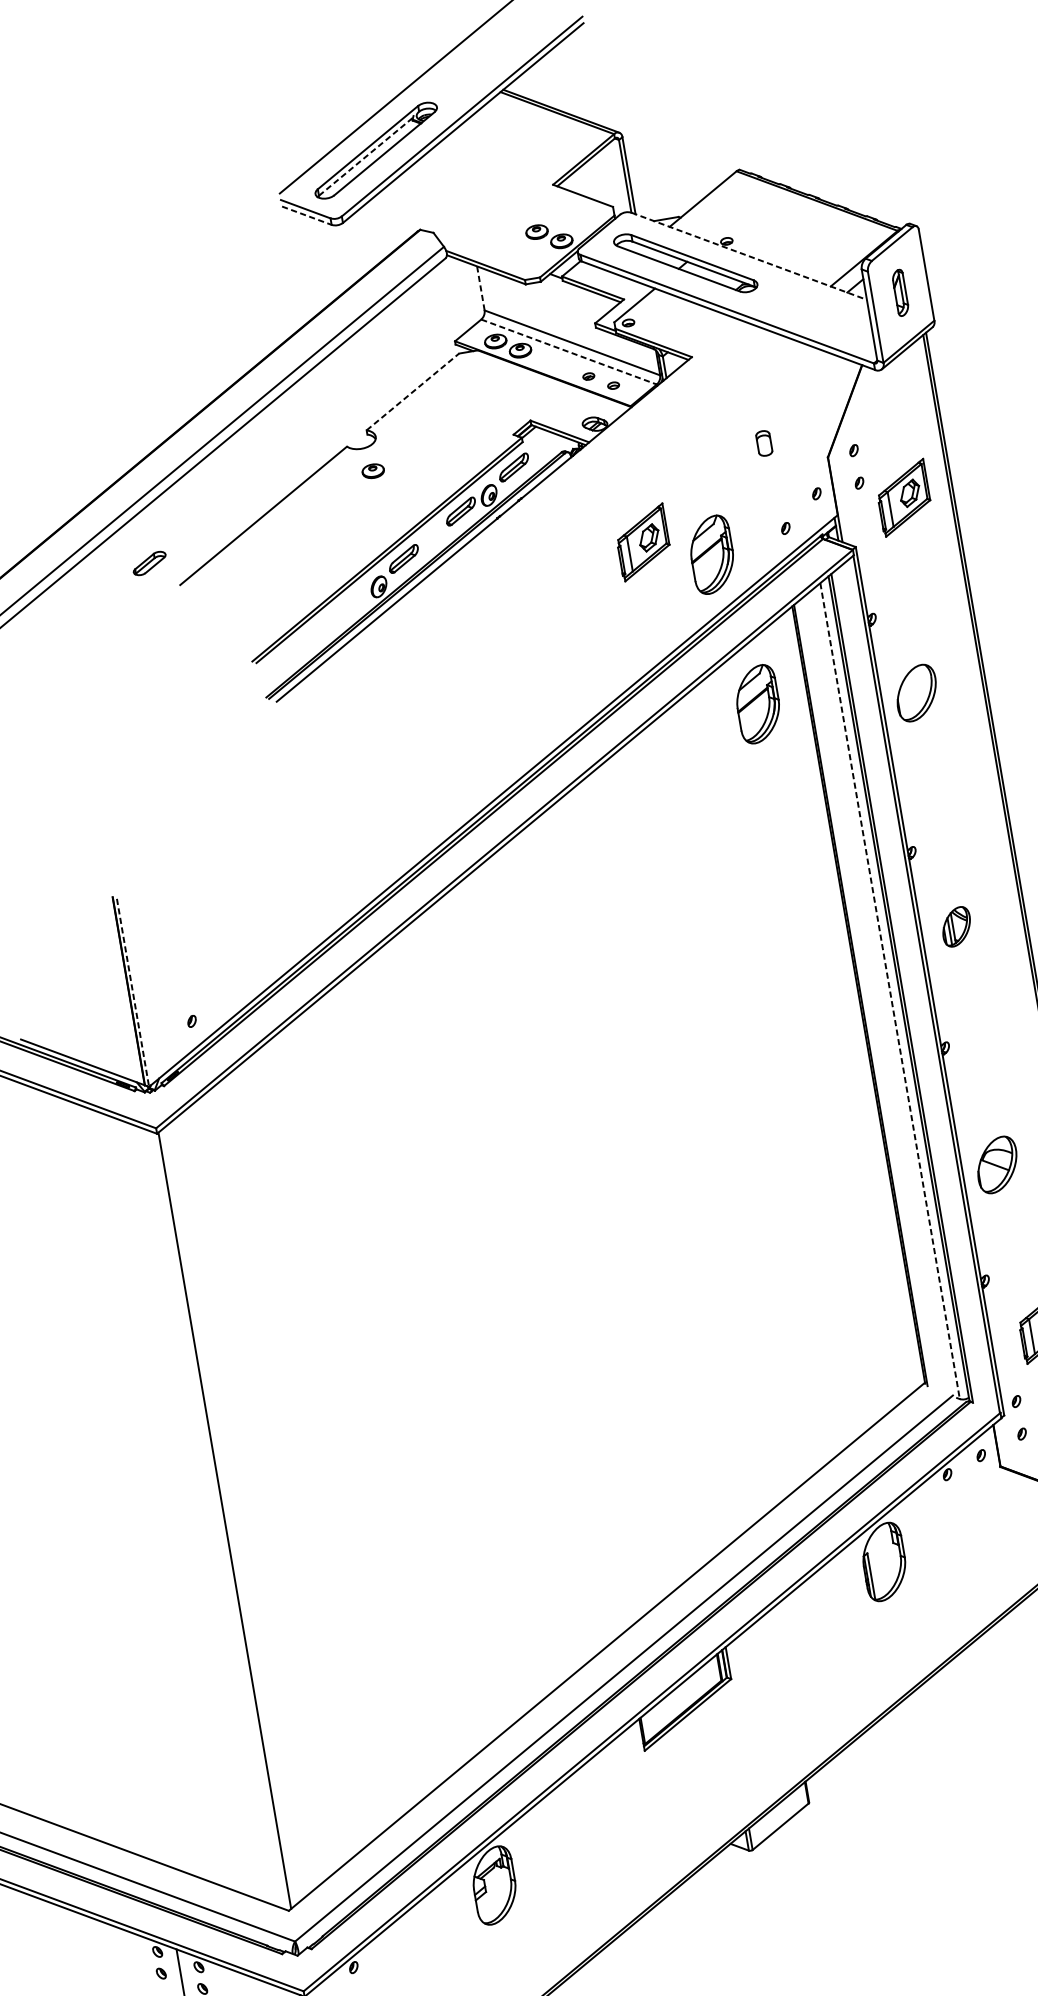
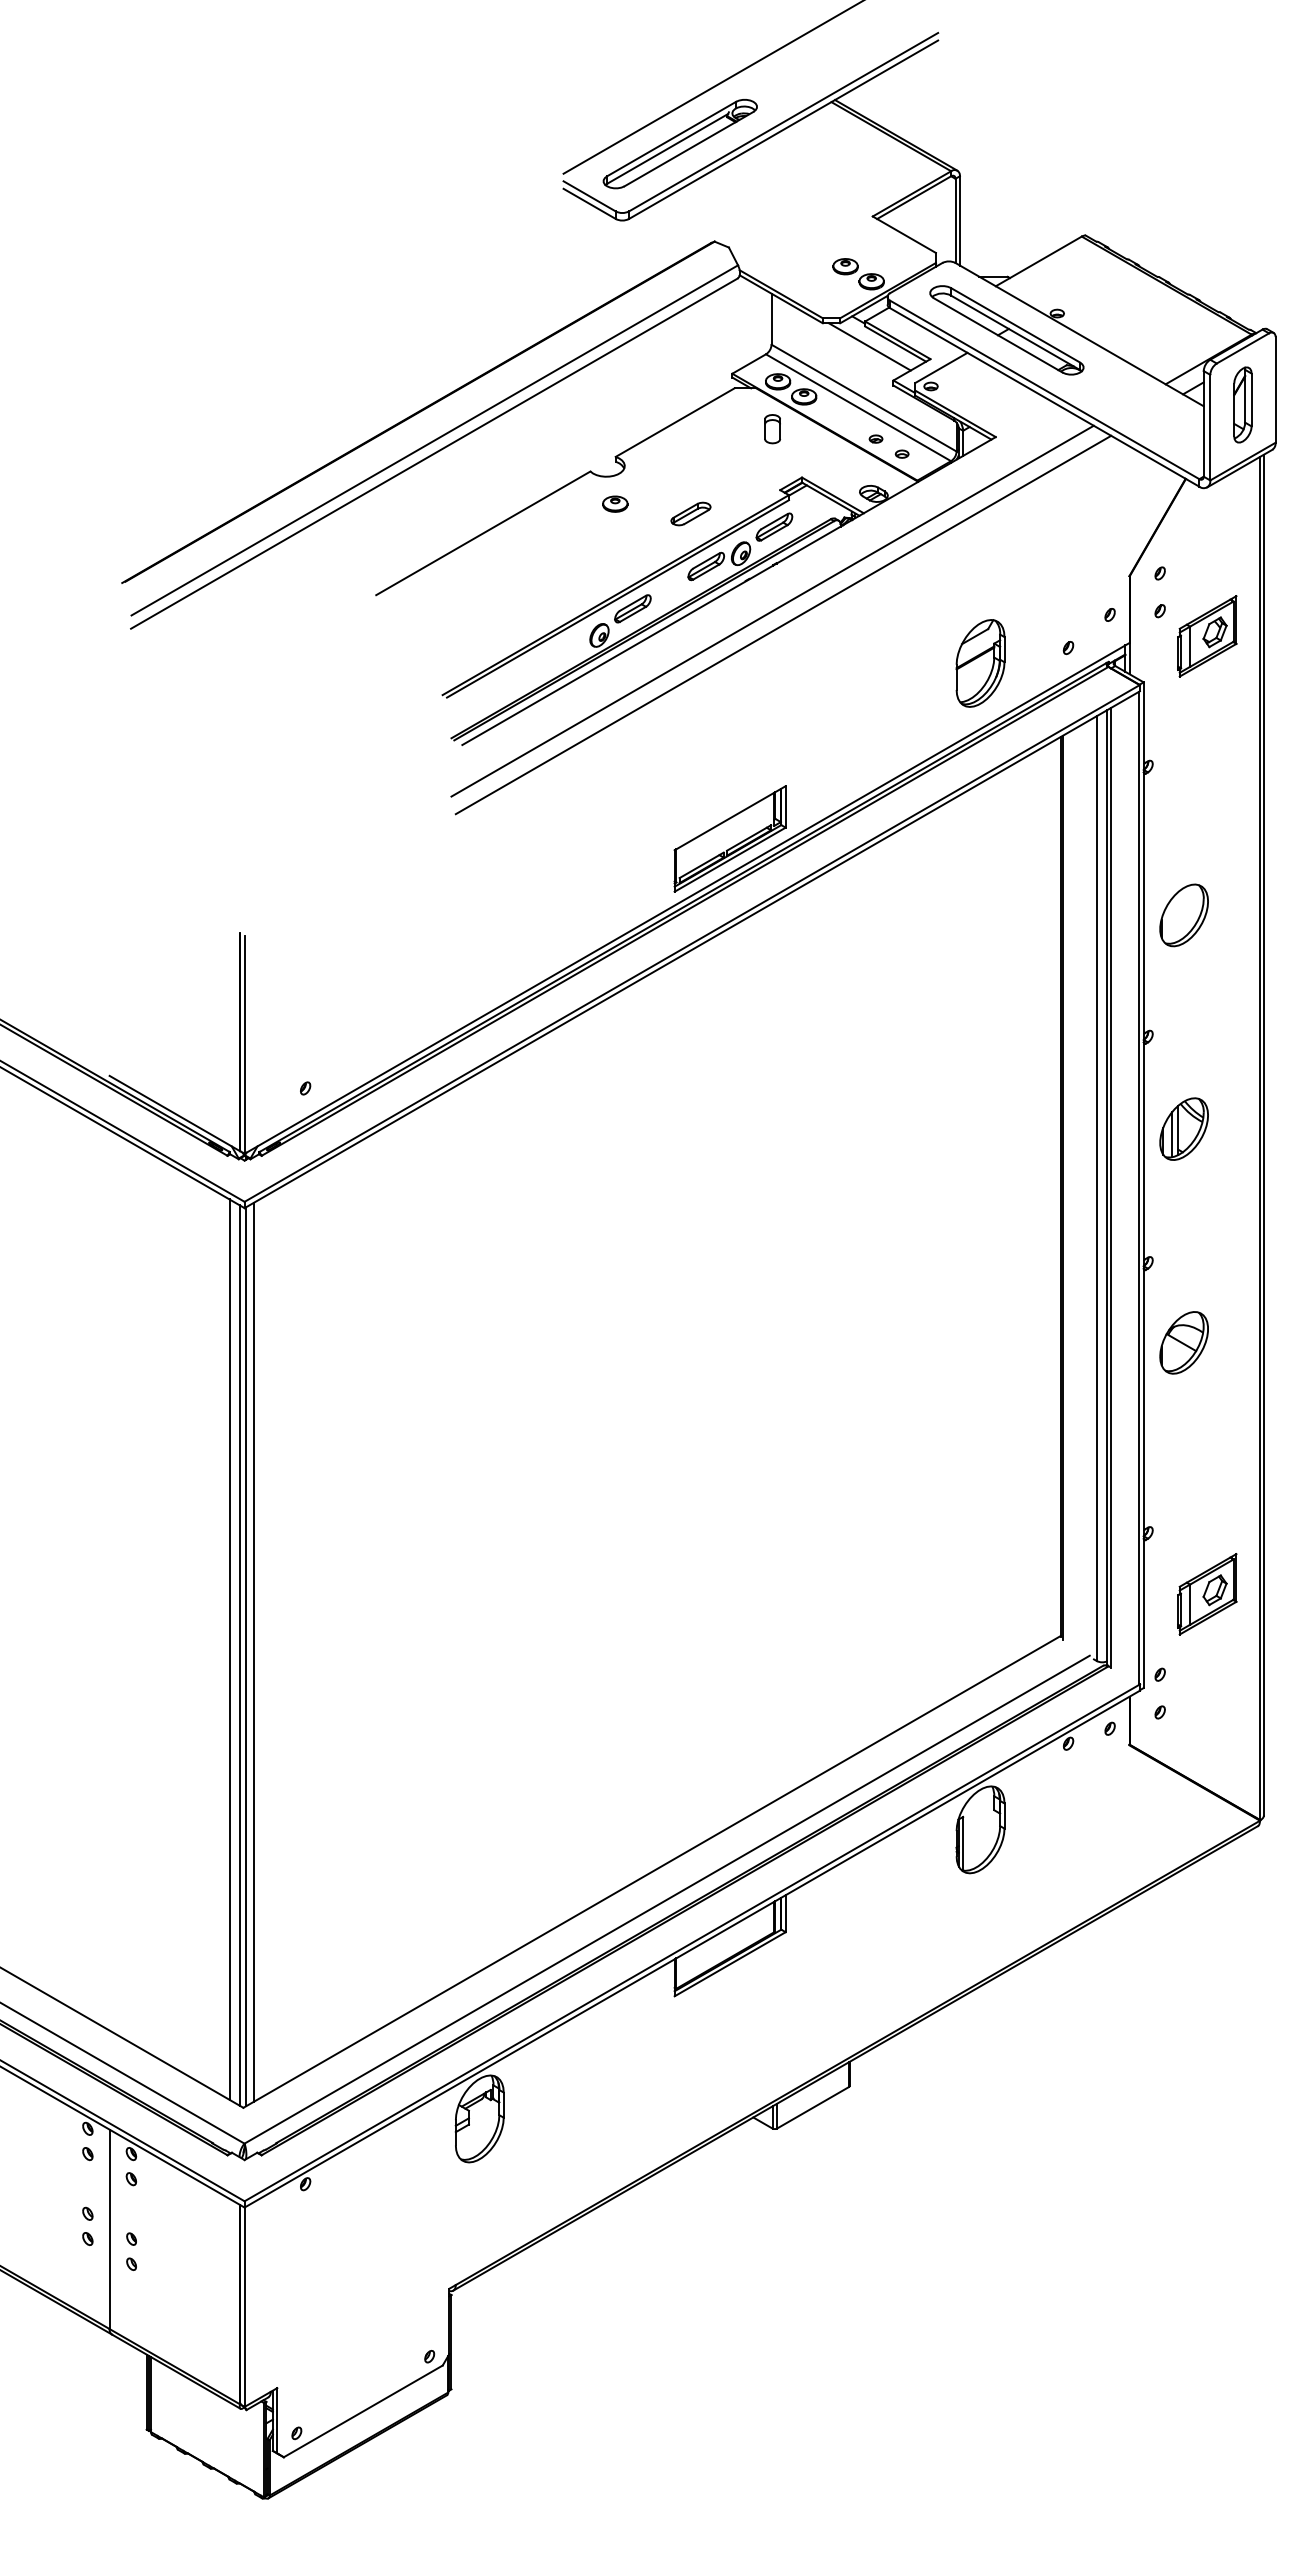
line: (365, 156) -> (667, 148), dashed -> solid
line: (307, 216) -> (590, 204), dashed -> solid
line: (749, 256) -> (1080, 334), dashed -> solid
line: (480, 288) -> (771, 319), dashed -> solid
part: (900, 292) -> (1242, 404), size x1.43
line: (569, 297) -> (869, 346), added
line: (568, 351) -> (858, 407), dashed -> solid
line: (413, 391) -> (675, 422), dashed -> solid
part: (764, 443) -> (772, 429), moved
line: (524, 539) -> (772, 610), added
part: (643, 542) -> (905, 636), removed
line: (536, 550) -> (783, 624), added
part: (149, 563) -> (690, 513), moved
part: (916, 693) -> (1183, 915), moved
part: (758, 704) -> (1003, 840), removed
part: (521, 743) -> (729, 838), added
part: (956, 926) -> (1183, 1128), size x1.43
line: (889, 991) -> (1096, 1189), dashed -> solid
line: (132, 992) -> (244, 1044), dashed -> solid
part: (996, 1164) -> (1183, 1342), moved
line: (230, 1515) -> (253, 1651), added
line: (209, 1517) -> (229, 1649), added
line: (218, 1520) -> (239, 1655), added

